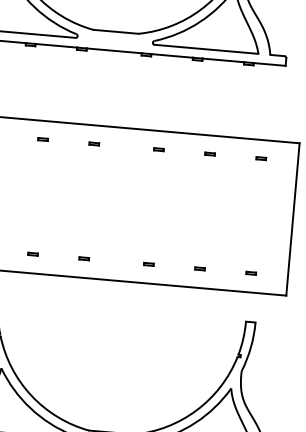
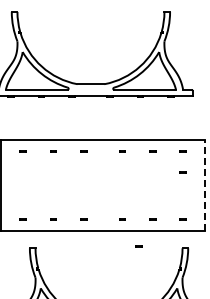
part: (257, 193) -> (182, 172), added
line: (292, 219) -> (204, 185), solid -> dashed
part: (172, 312) -> (138, 246), added

